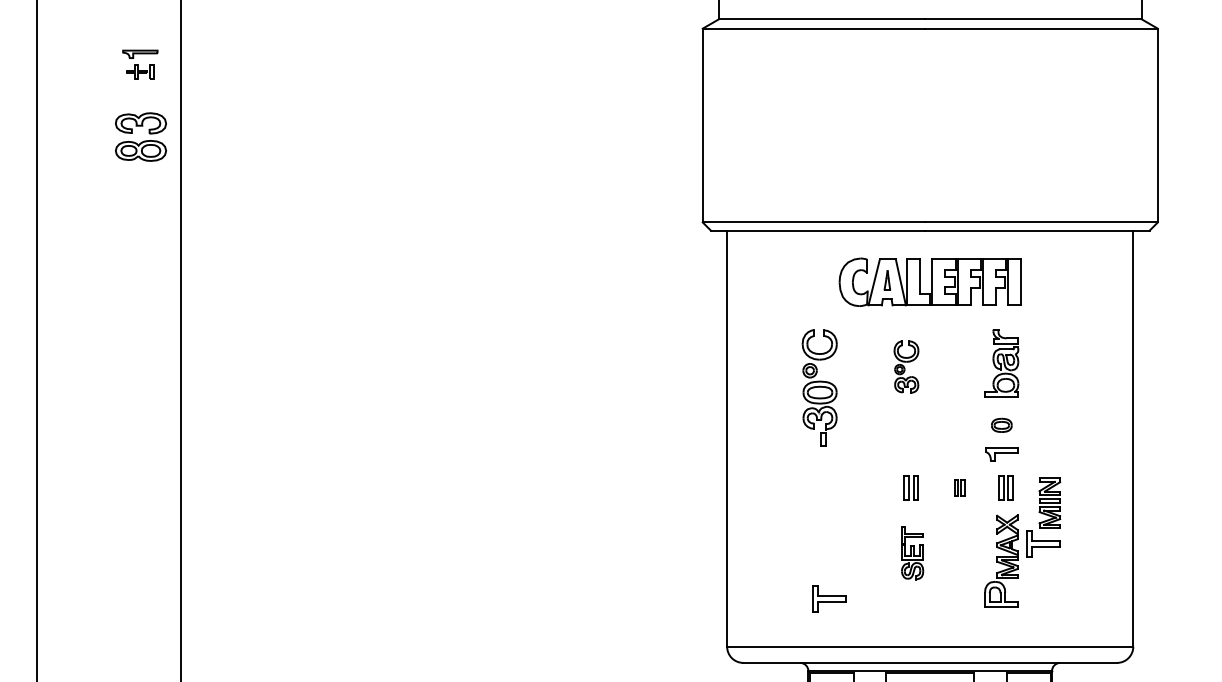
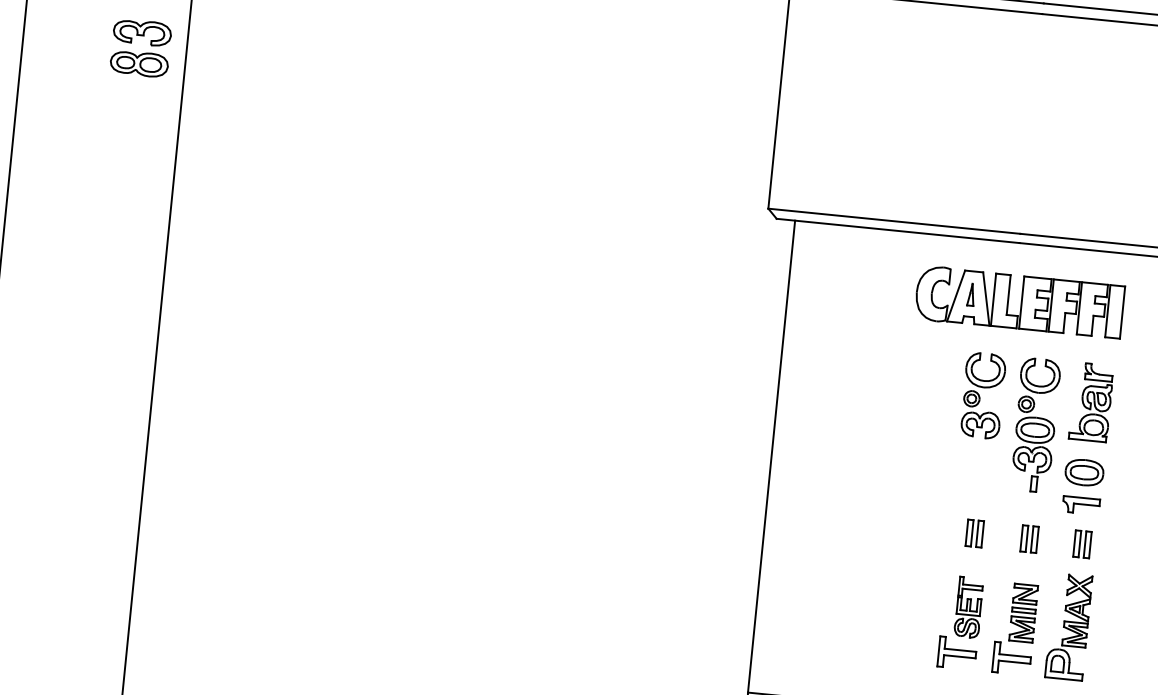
part: (906, 366) -> (983, 395), size x1.43
part: (819, 387) -> (1035, 424), moved
part: (1001, 425) -> (1084, 472), size x1.67
part: (959, 488) -> (1029, 539), size x1.43
part: (1043, 517) -> (1014, 628), moved
part: (829, 598) -> (957, 652), moved

